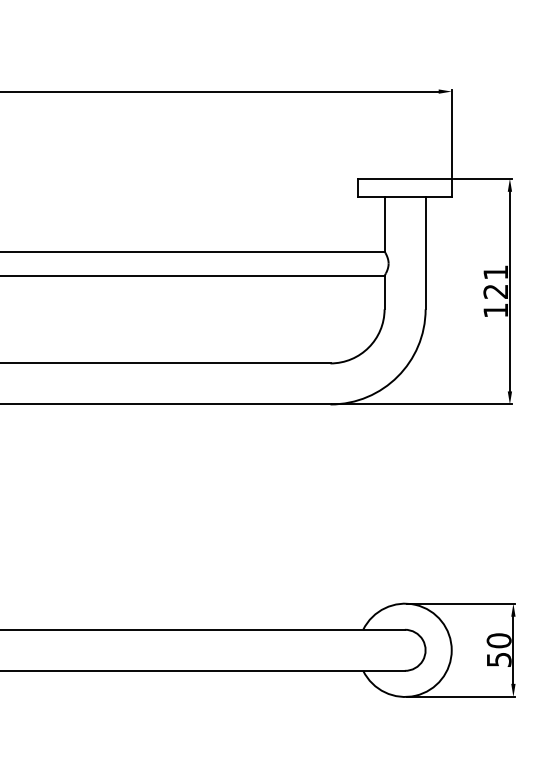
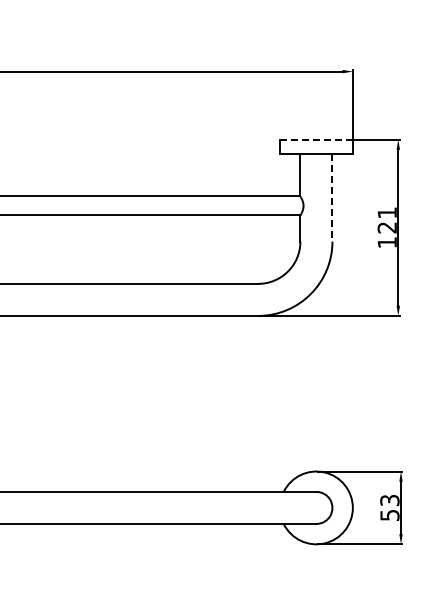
line: (405, 178) -> (316, 139), solid -> dashed
line: (425, 252) -> (332, 197), solid -> dashed
text: (498, 640) -> (389, 500), 50 -> 53

